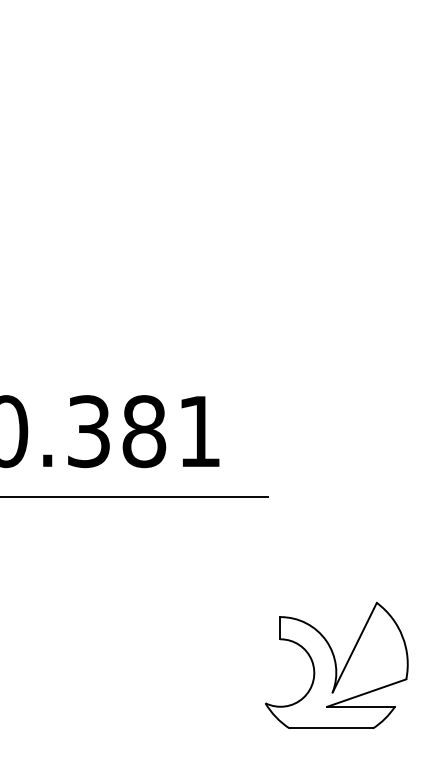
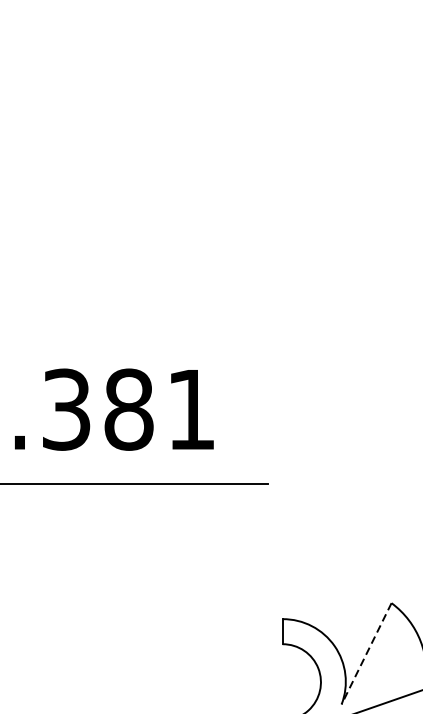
line: (354, 648) -> (366, 654), solid -> dashed

